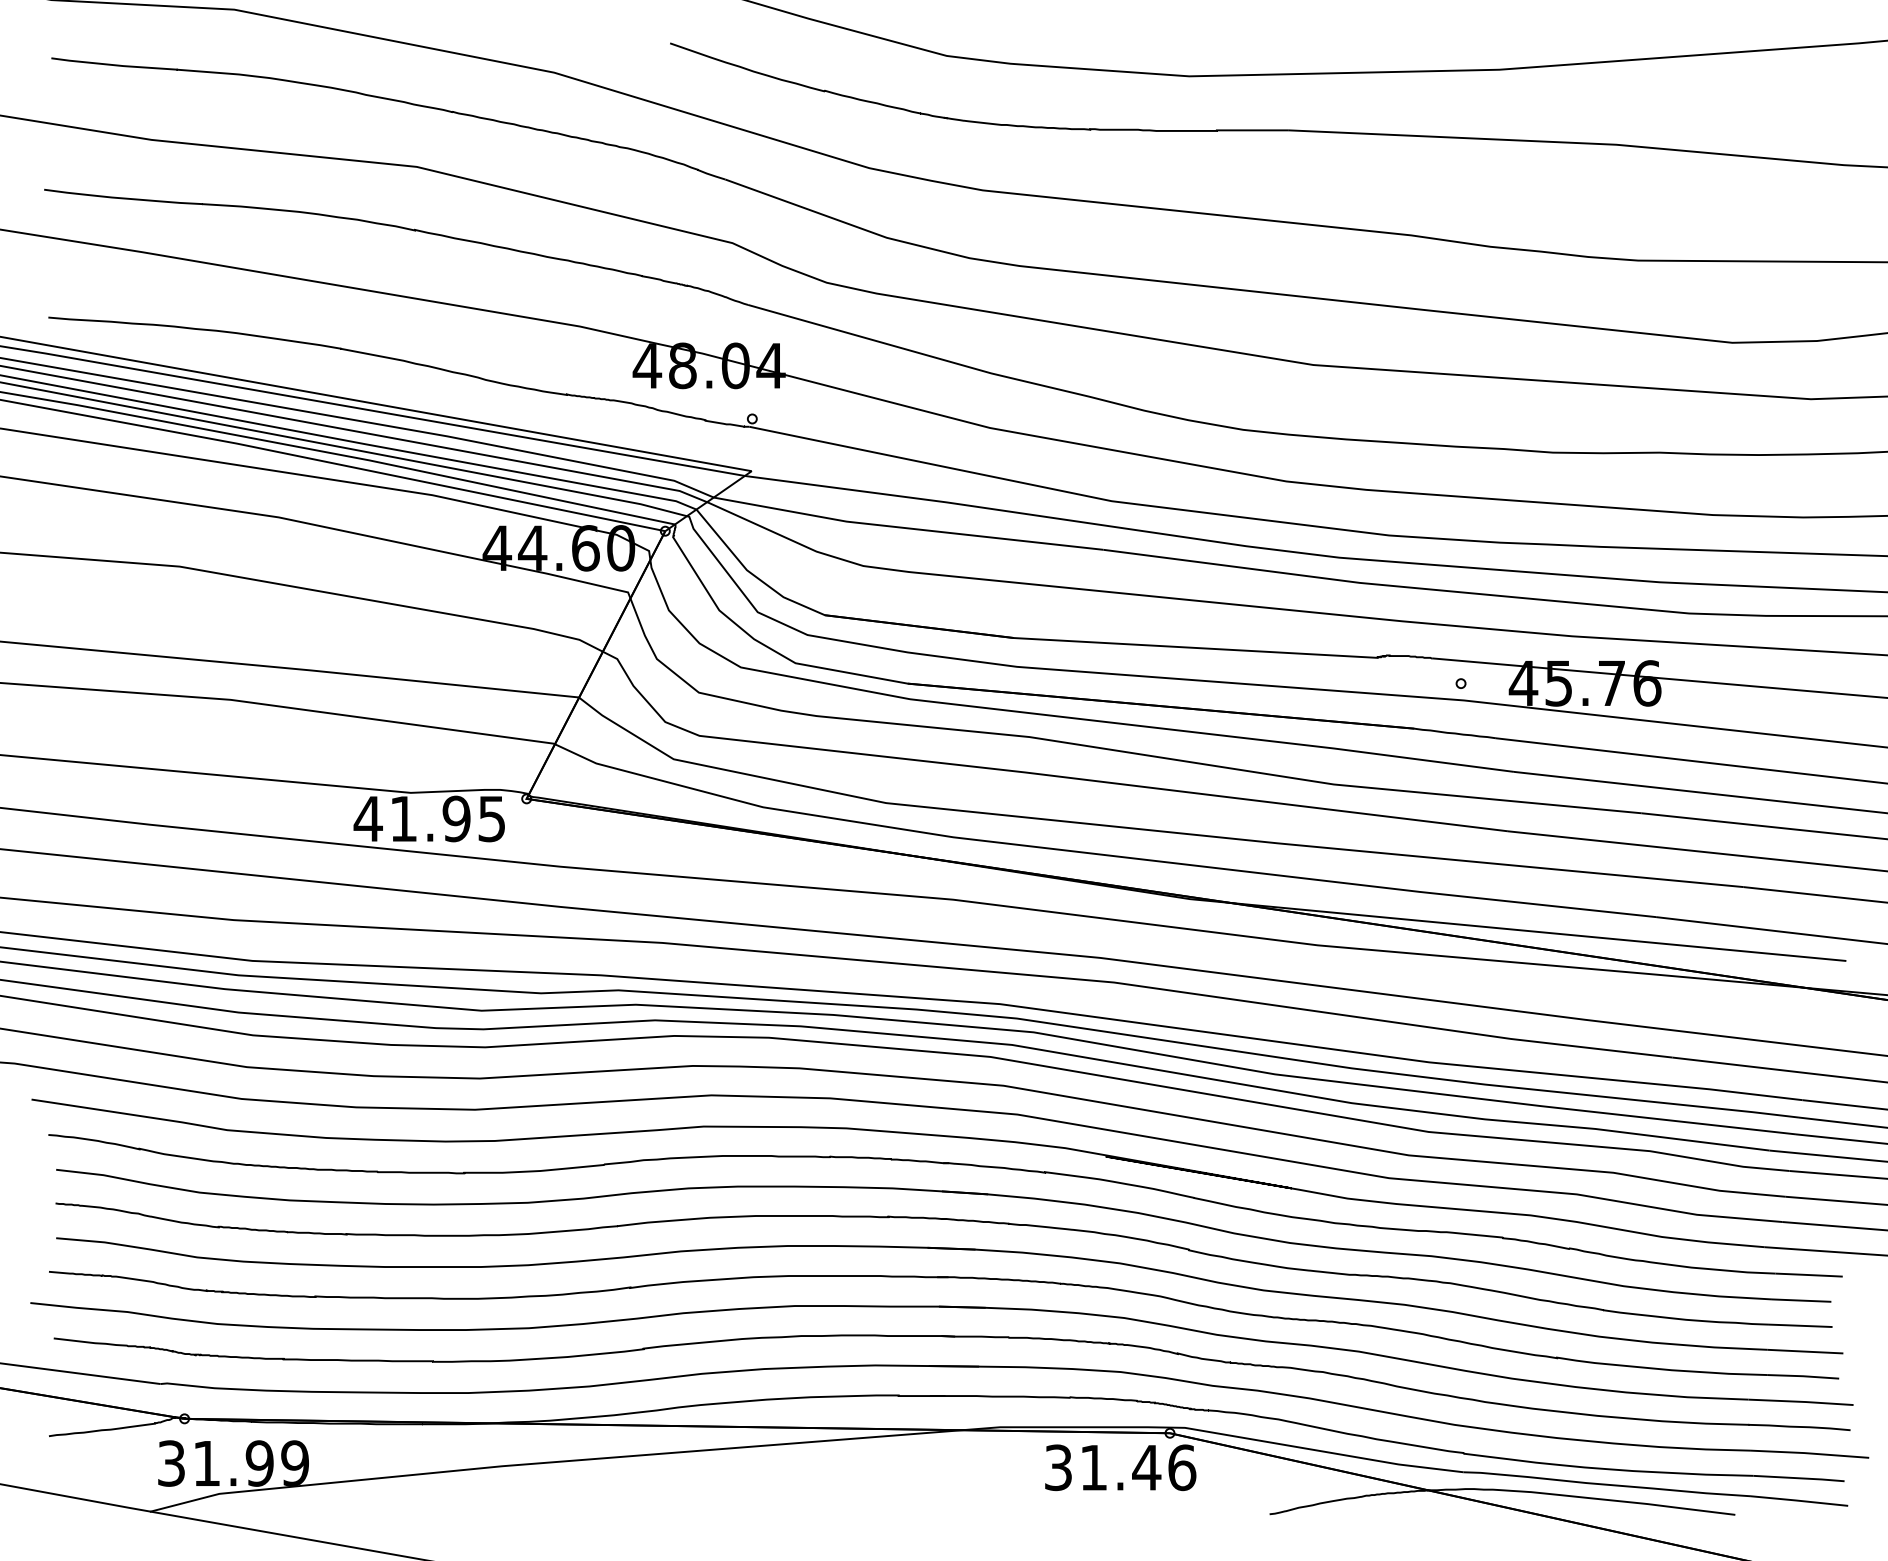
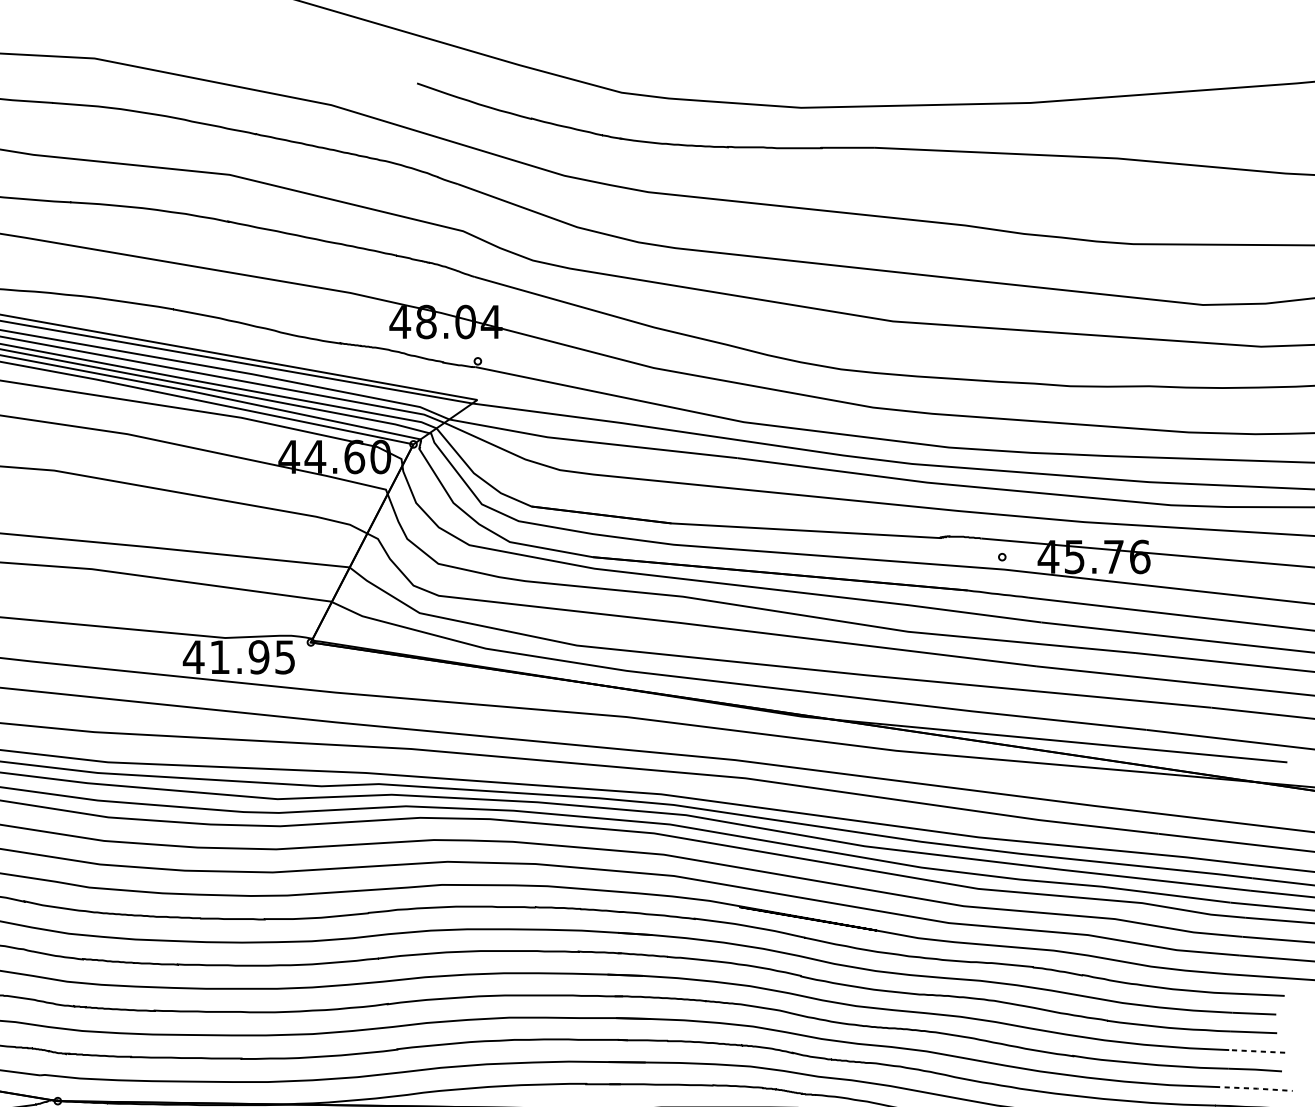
line: (1805, 1351) -> (1257, 1051), solid -> dashed
line: (1802, 1401) -> (1254, 1088), solid -> dashed

